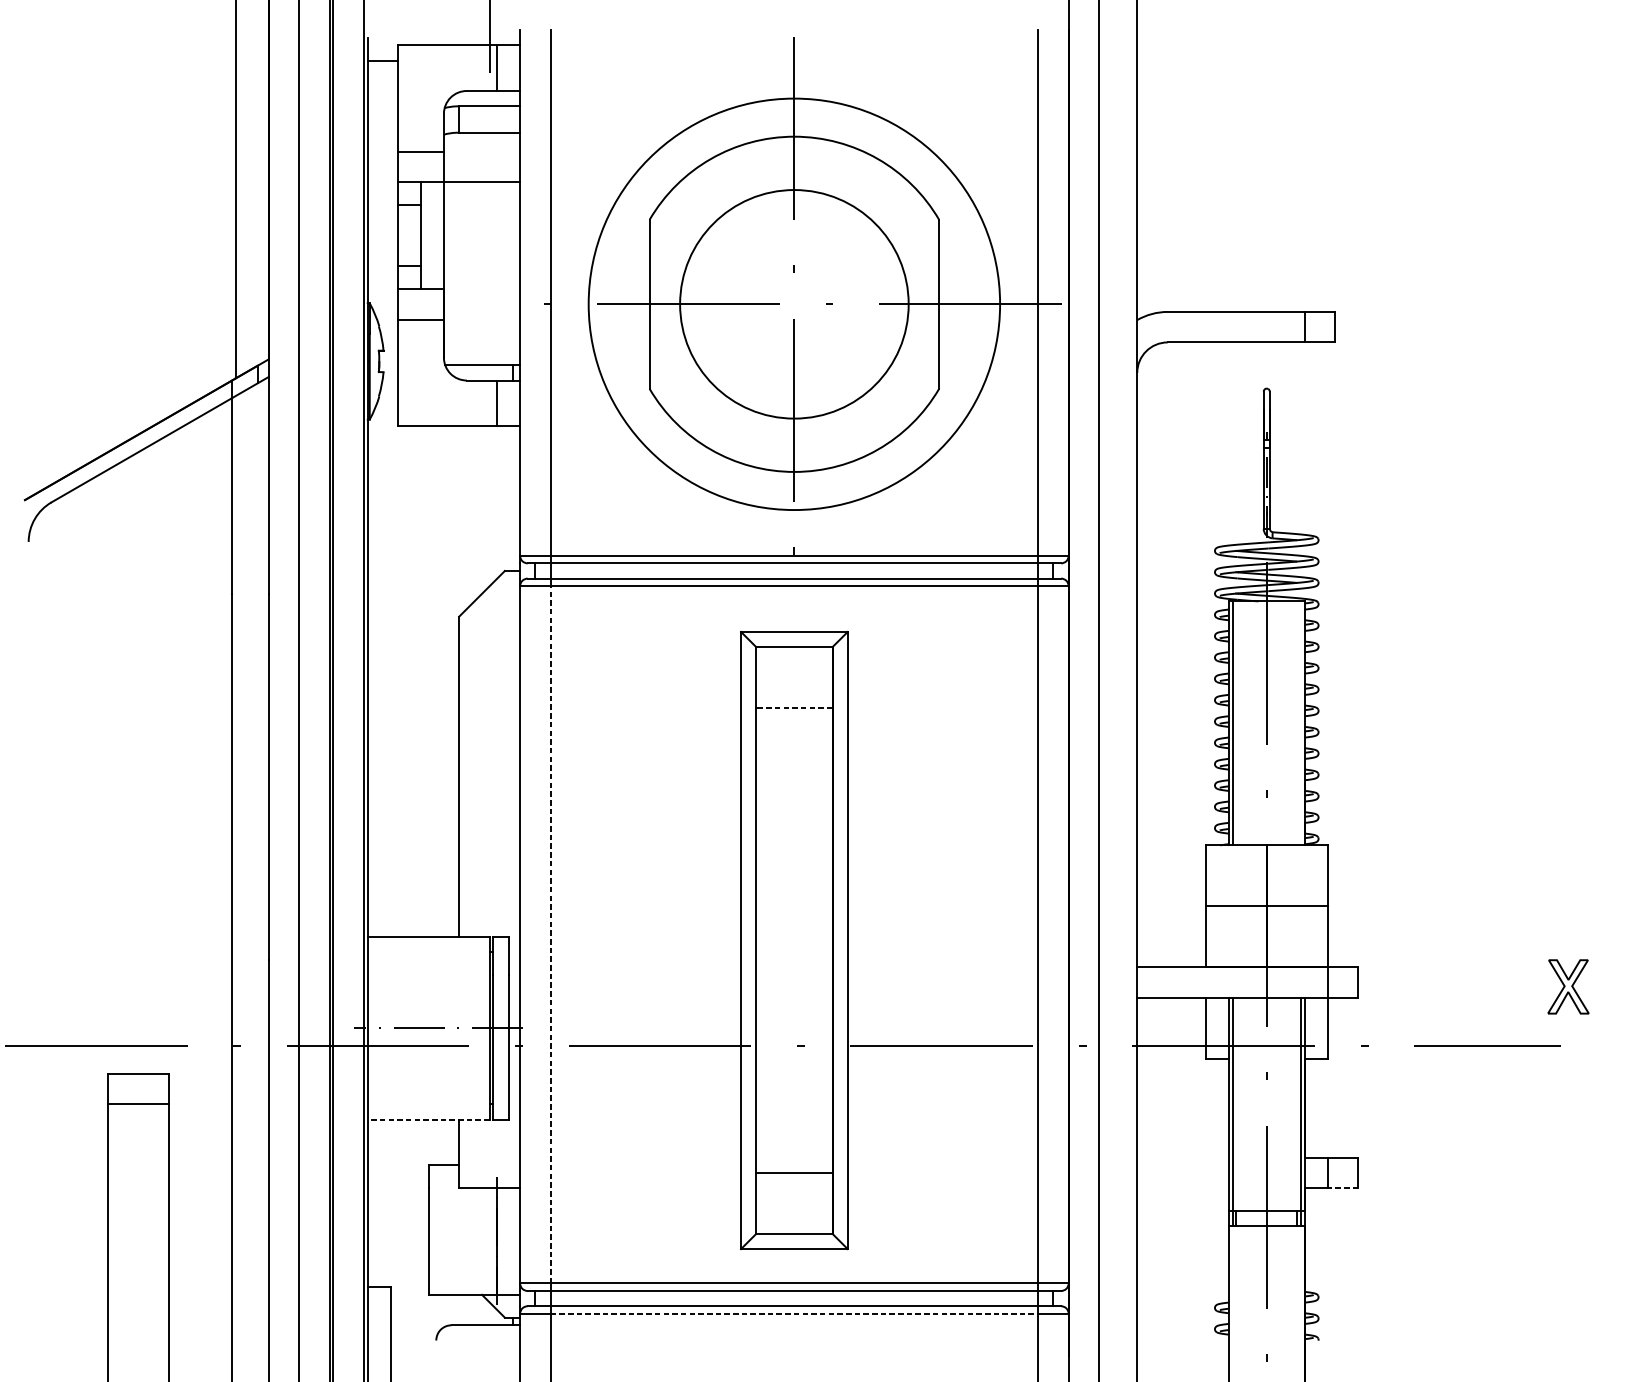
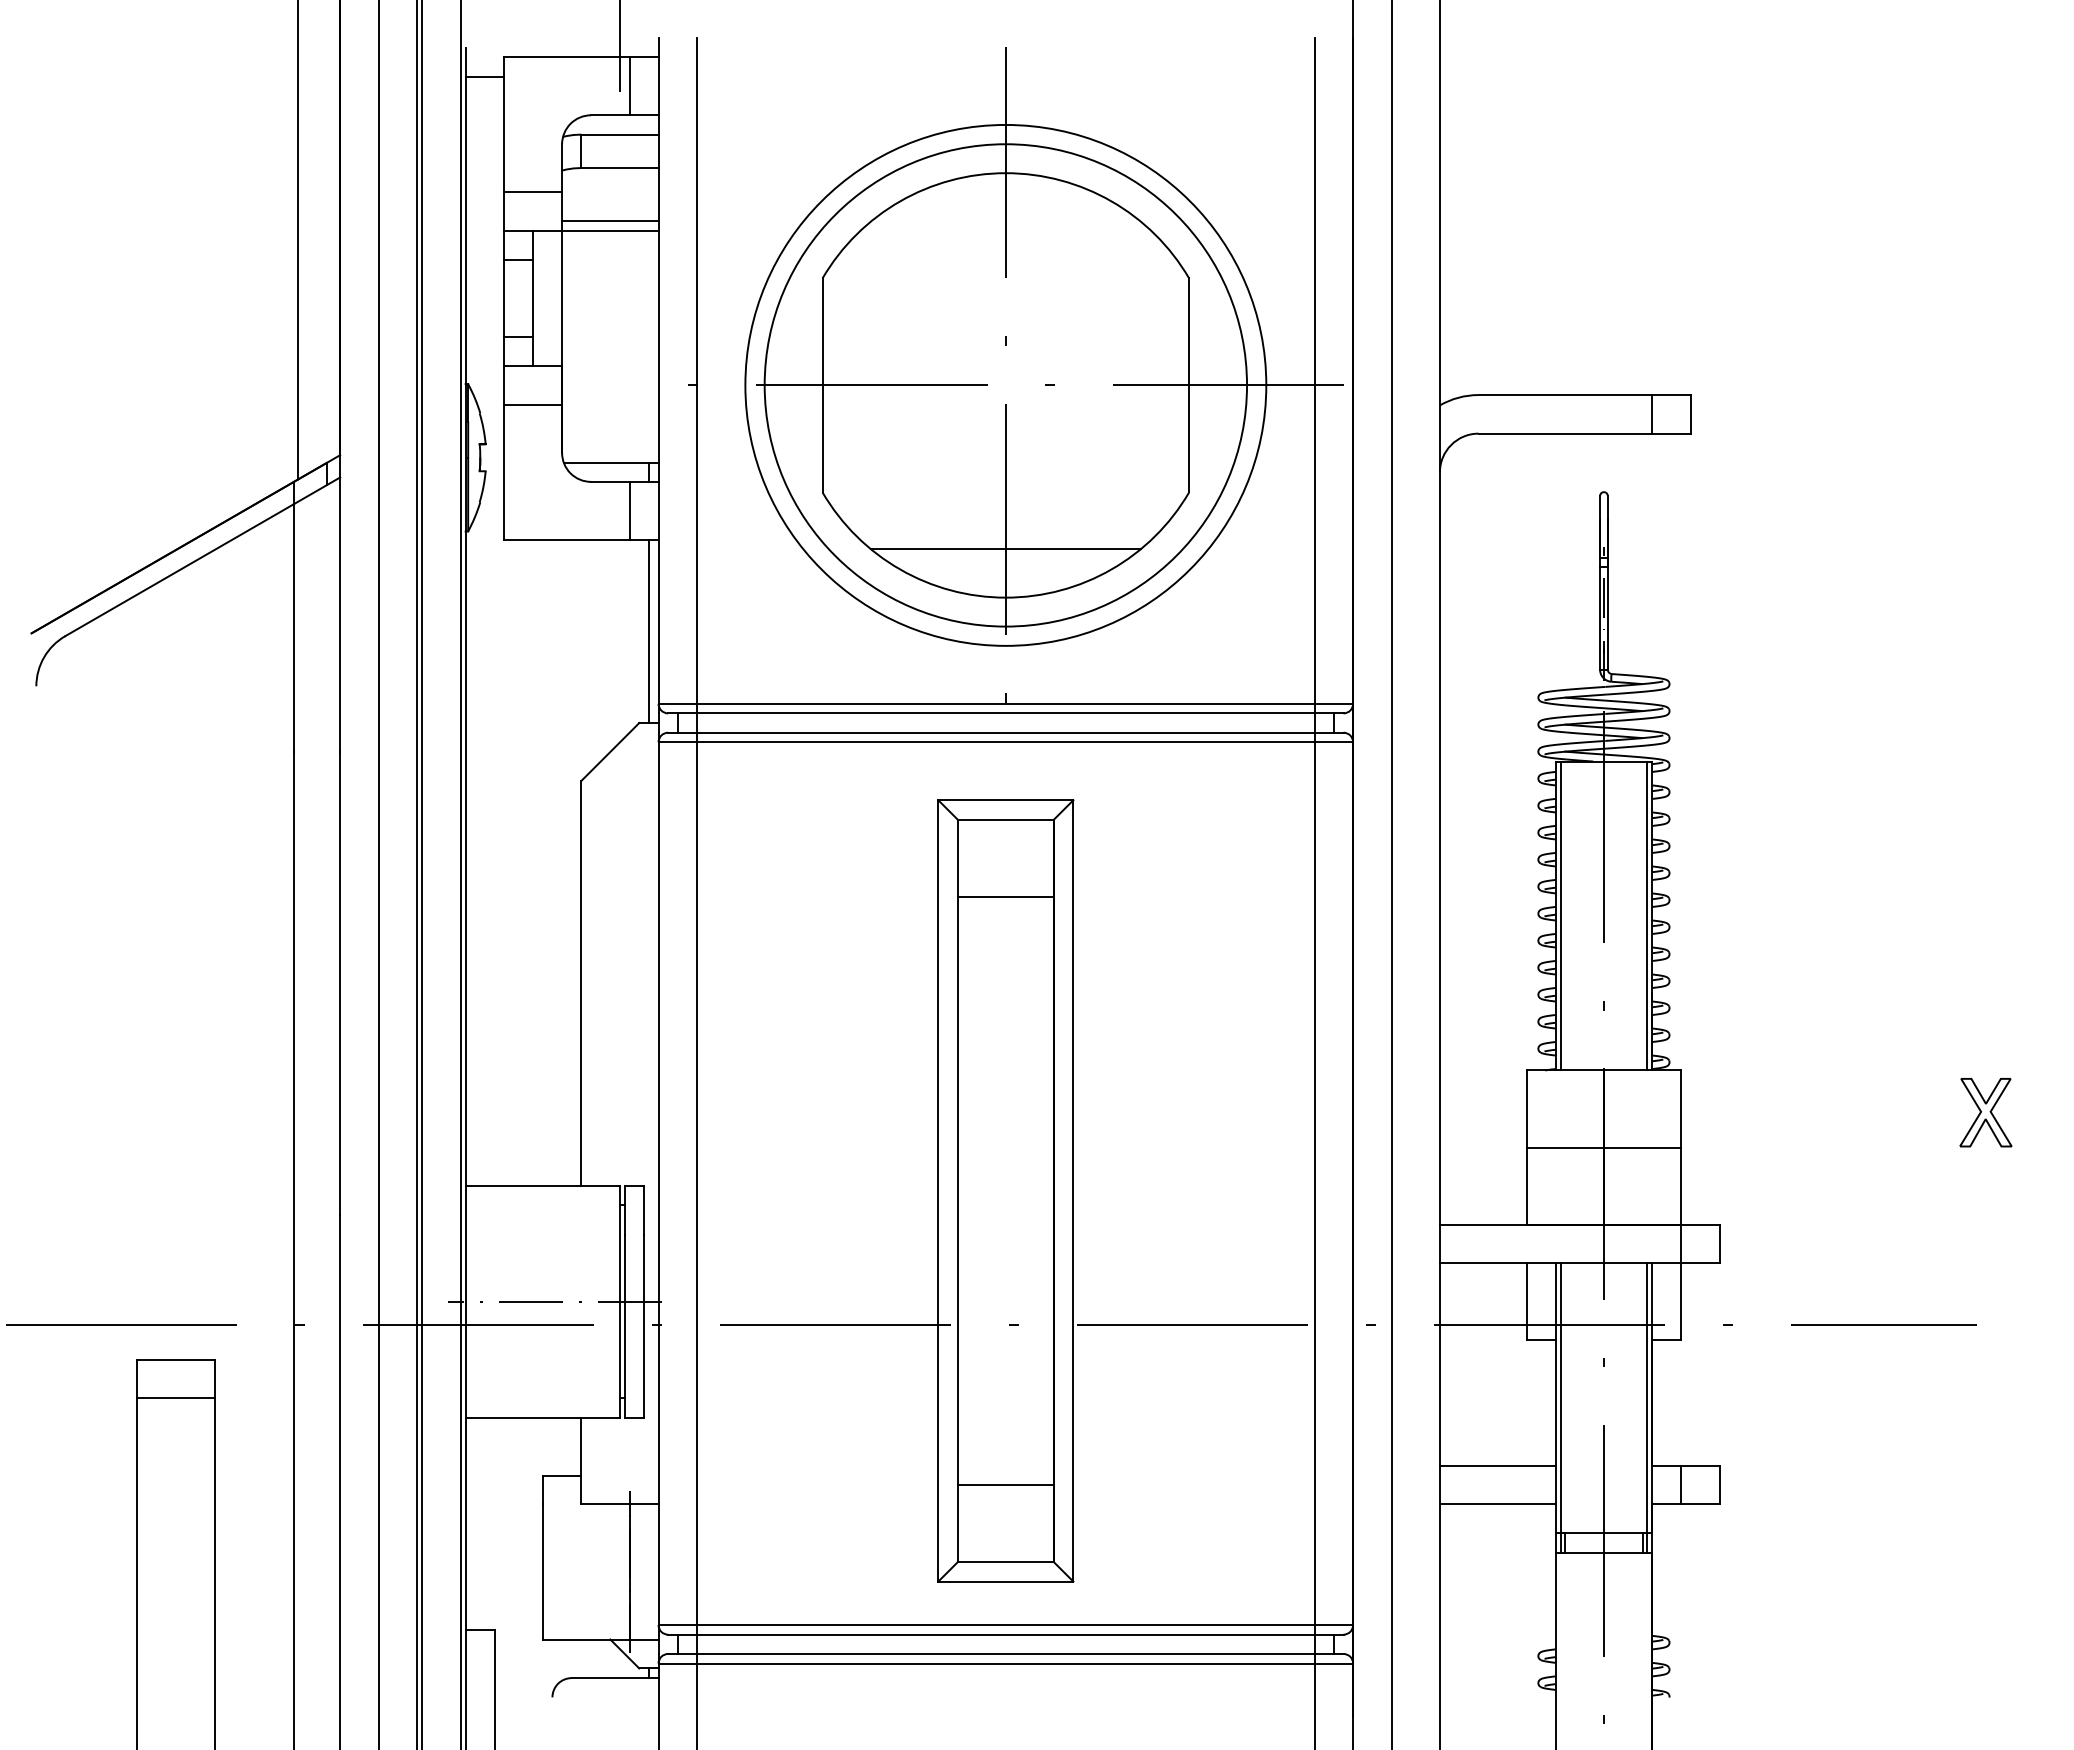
line: (482, 174) -> (610, 220), added
circle: (794, 304) -> (1005, 385), size x1.67
line: (794, 433) -> (1005, 549), added
line: (512, 498) -> (648, 631), added
line: (794, 707) -> (1005, 896), dashed -> solid
line: (1301, 722) -> (1647, 915), added
line: (550, 934) -> (697, 1183), dashed -> solid
part: (1568, 986) -> (1985, 1112), moved
line: (428, 1119) -> (542, 1417), dashed -> solid
line: (1182, 1157) -> (1497, 1465), added
line: (1182, 1188) -> (1497, 1504), added
line: (1342, 1188) -> (1699, 1504), dashed -> solid
line: (794, 1313) -> (1005, 1663), dashed -> solid

